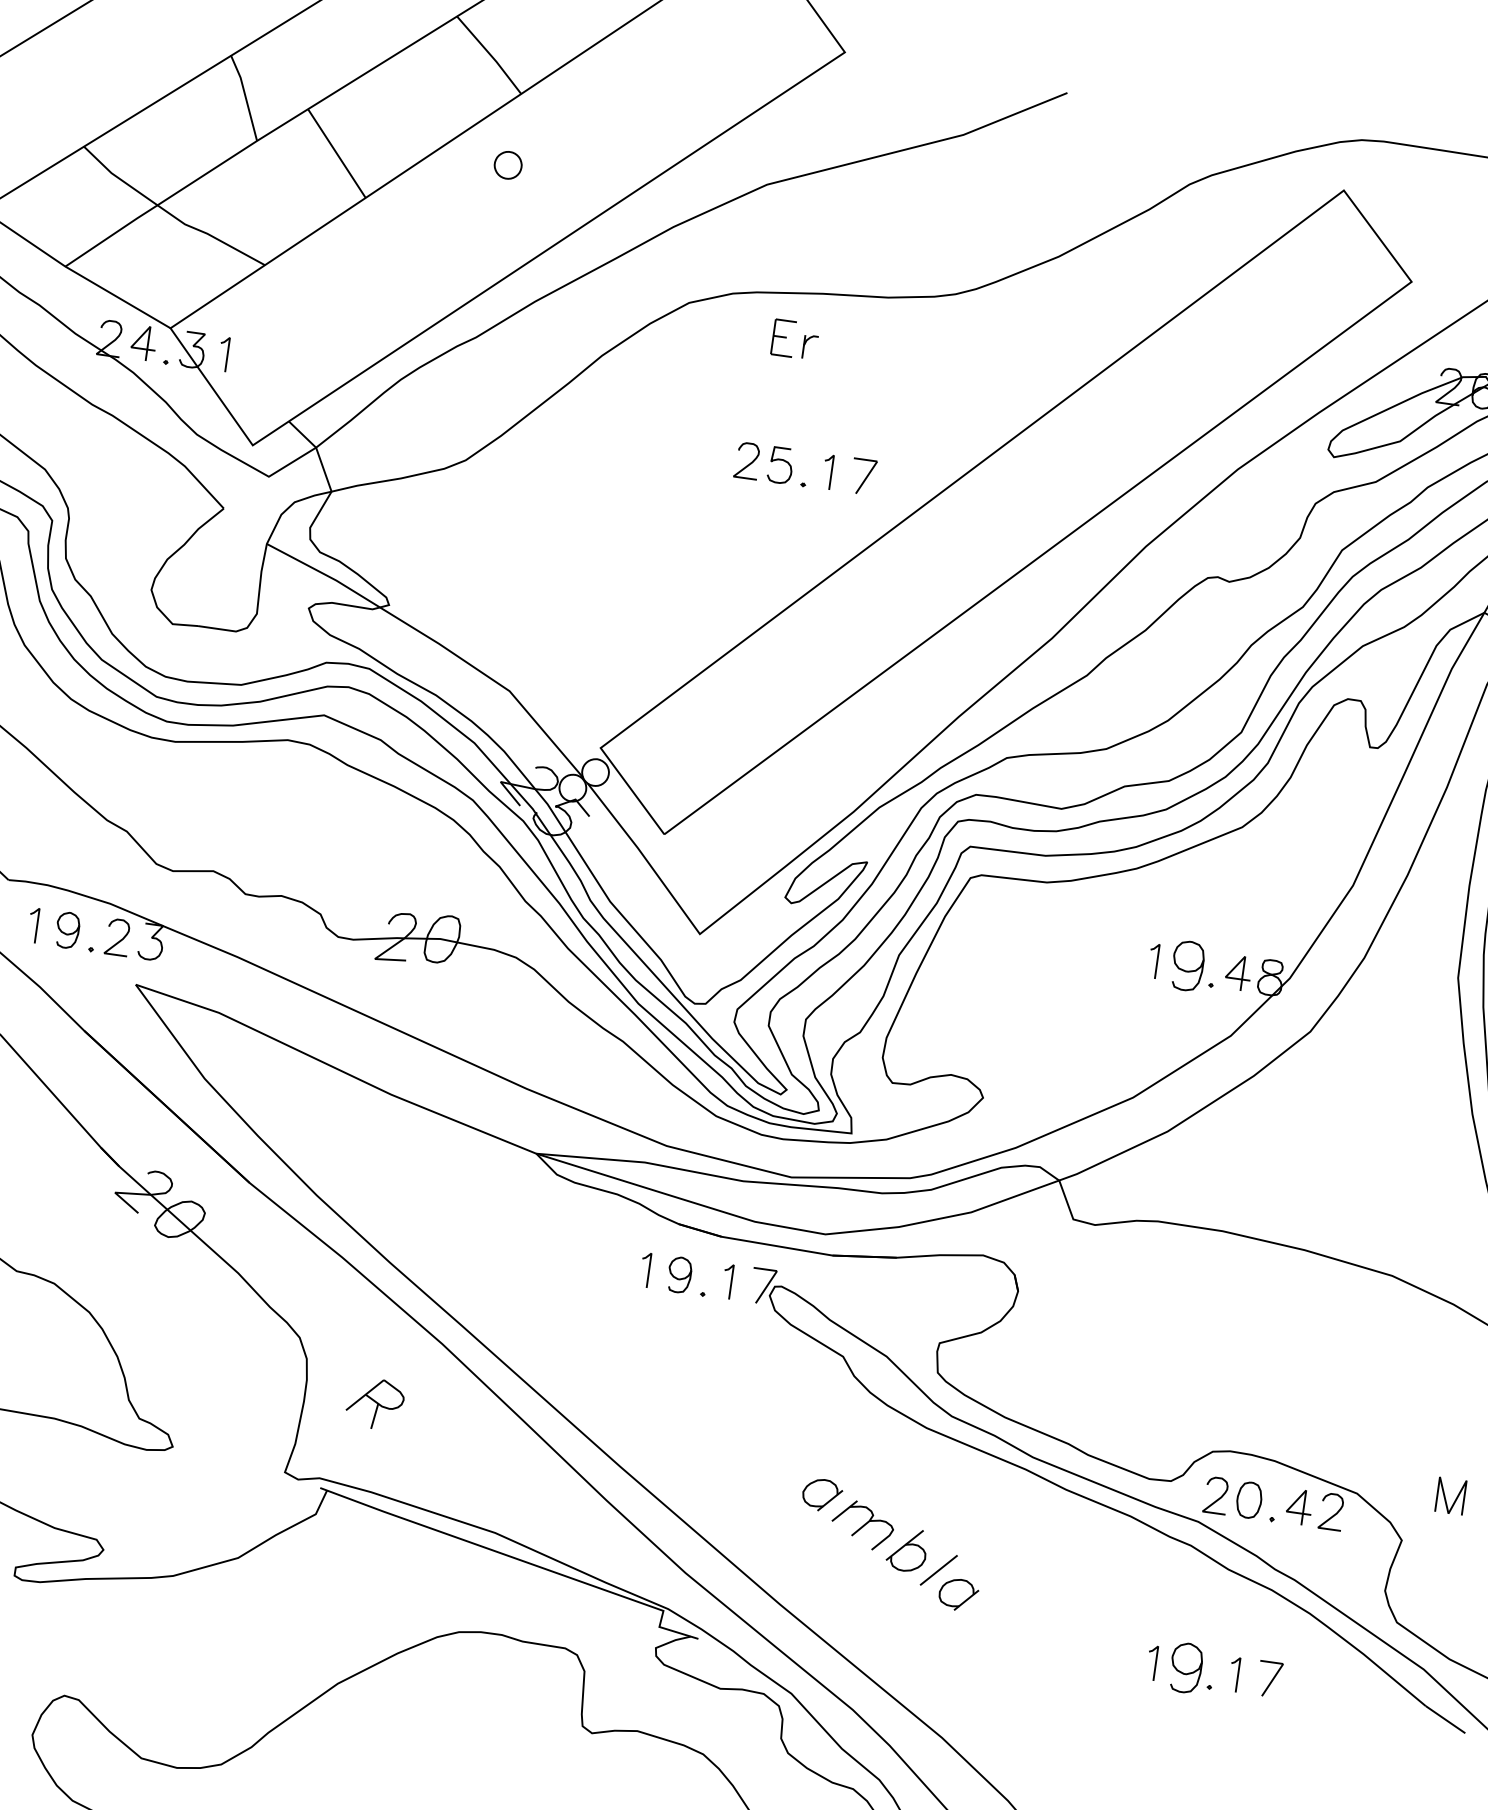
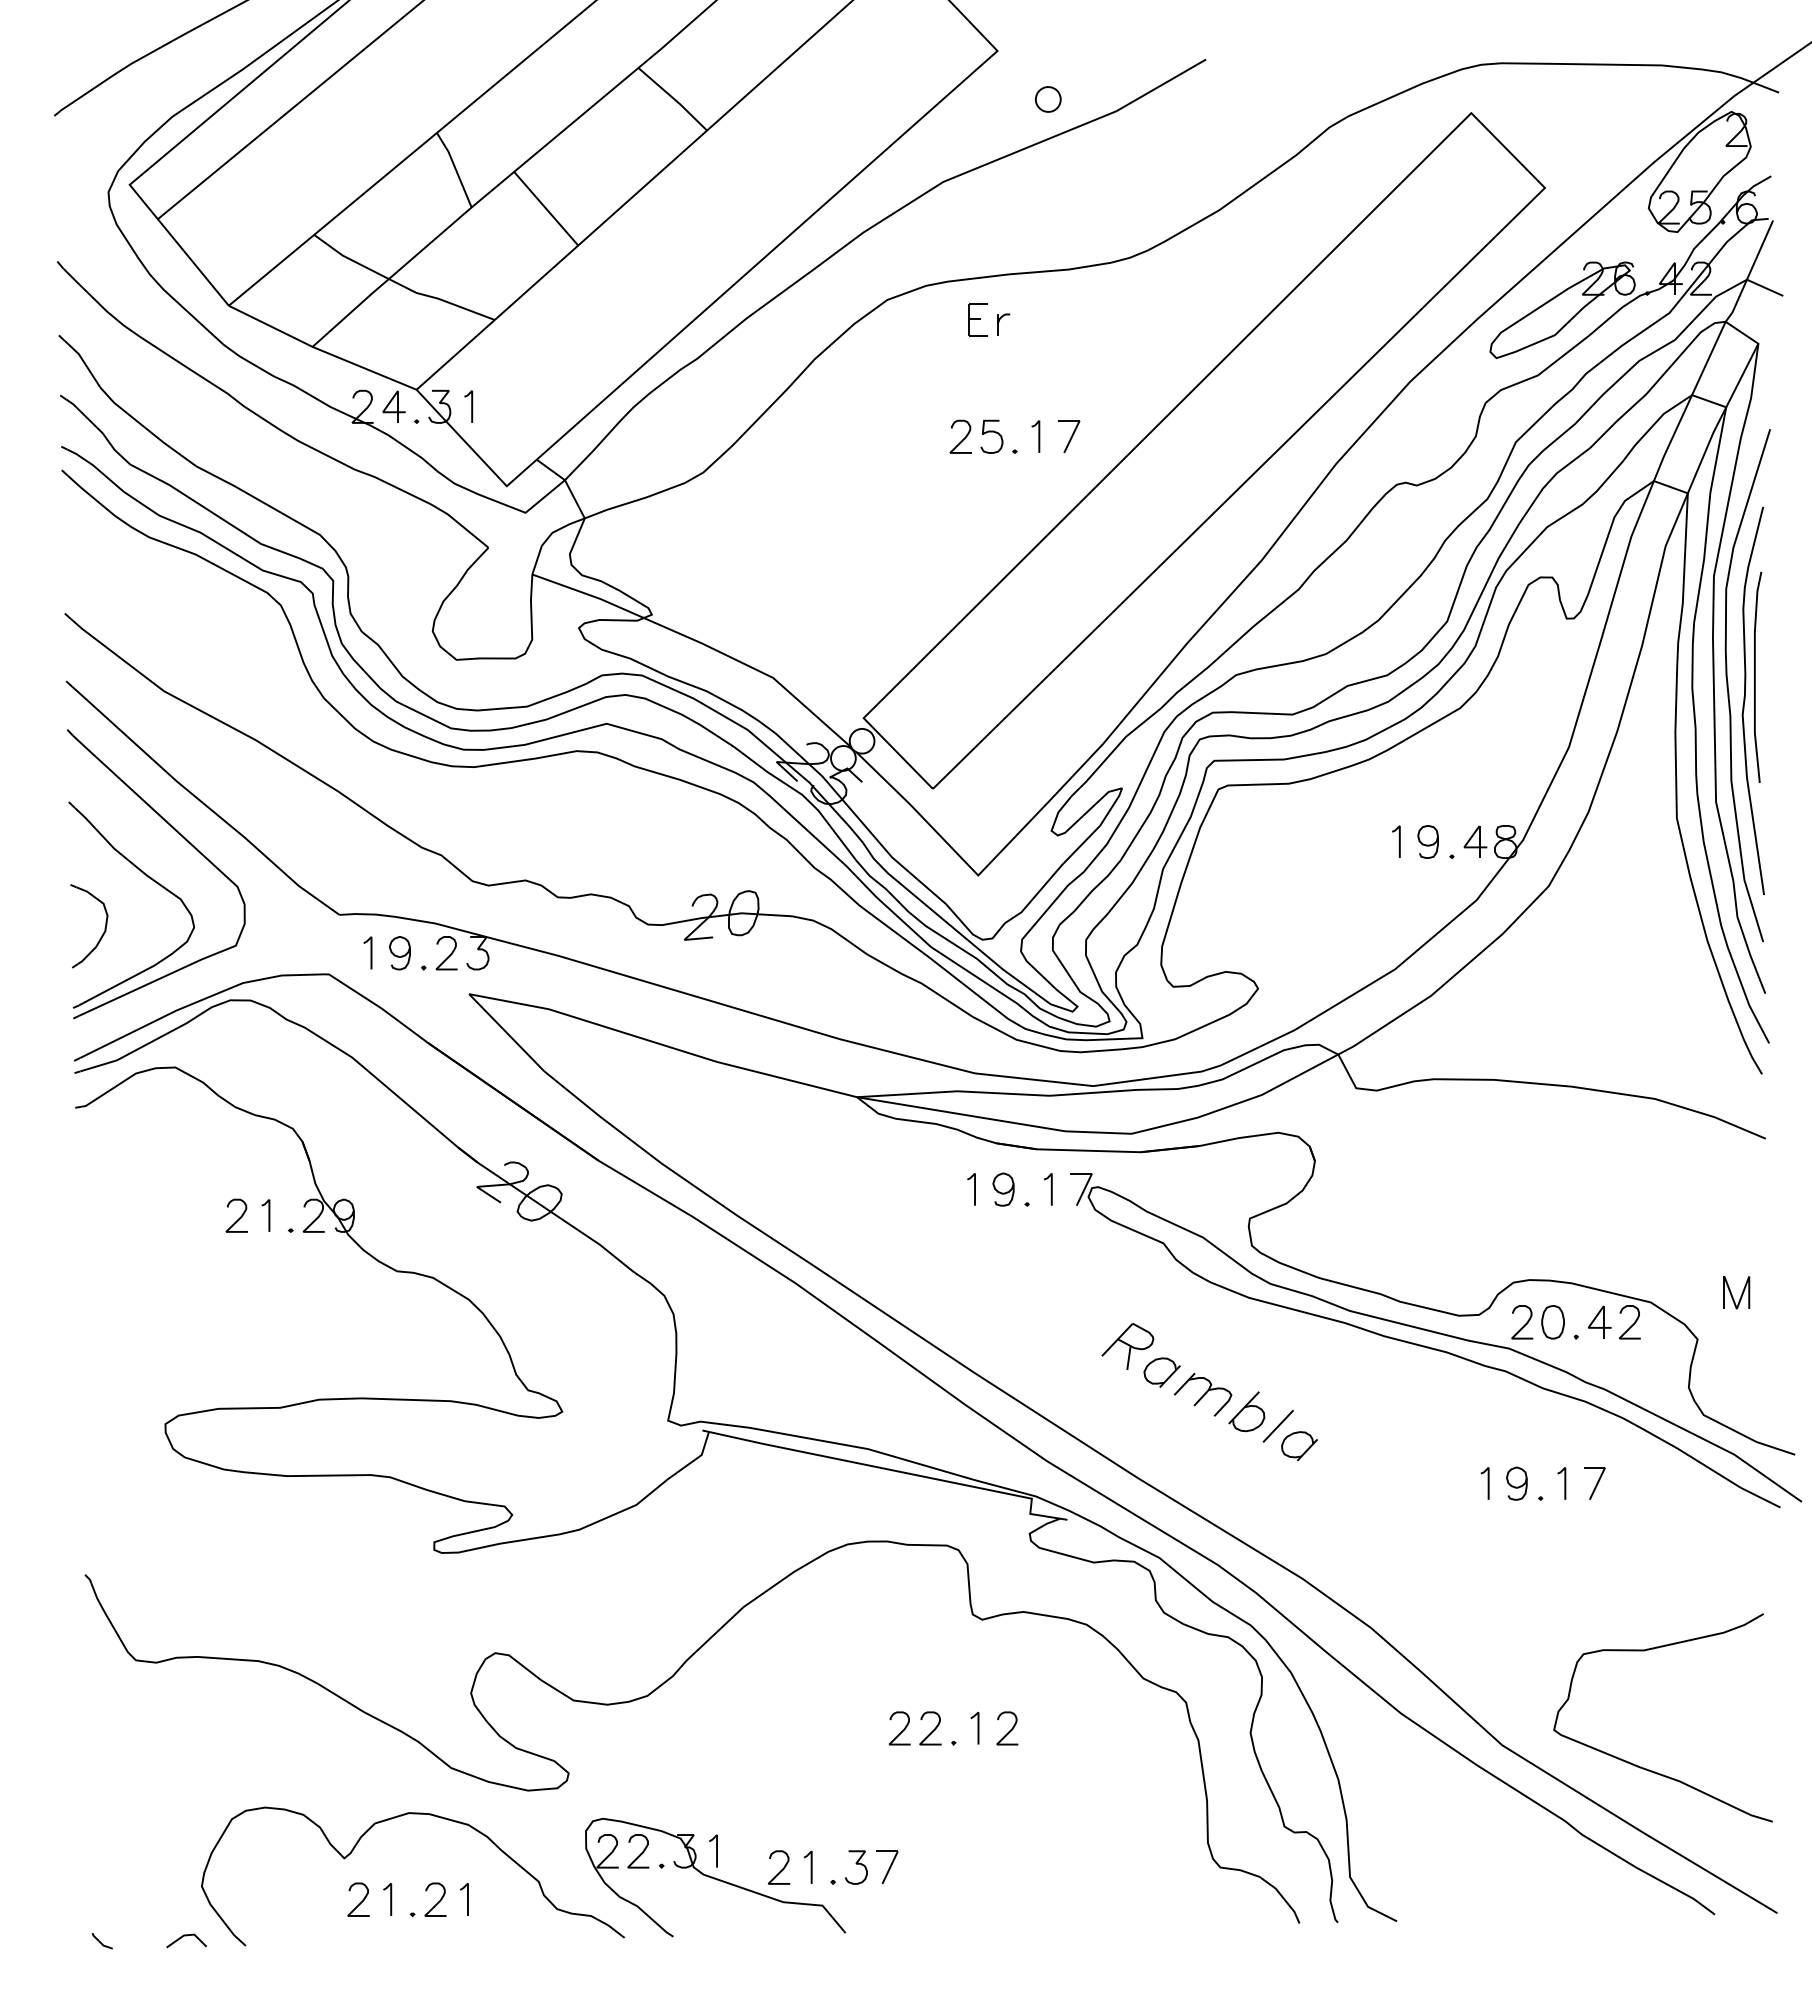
part: (508, 165) -> (1048, 99), moved
part: (1187, 965) -> (1427, 841), size x0.71
part: (374, 1403) -> (1127, 1346), moved
part: (1185, 1667) -> (1516, 1483), size x0.71

